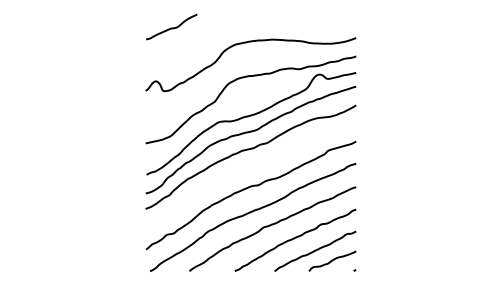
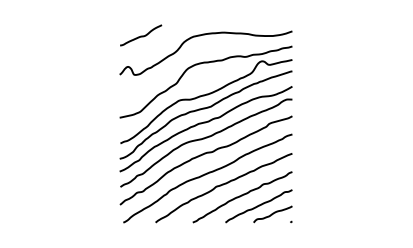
curve: (171, 27) -> (140, 35), moved
curve: (249, 169) -> (204, 139), added

